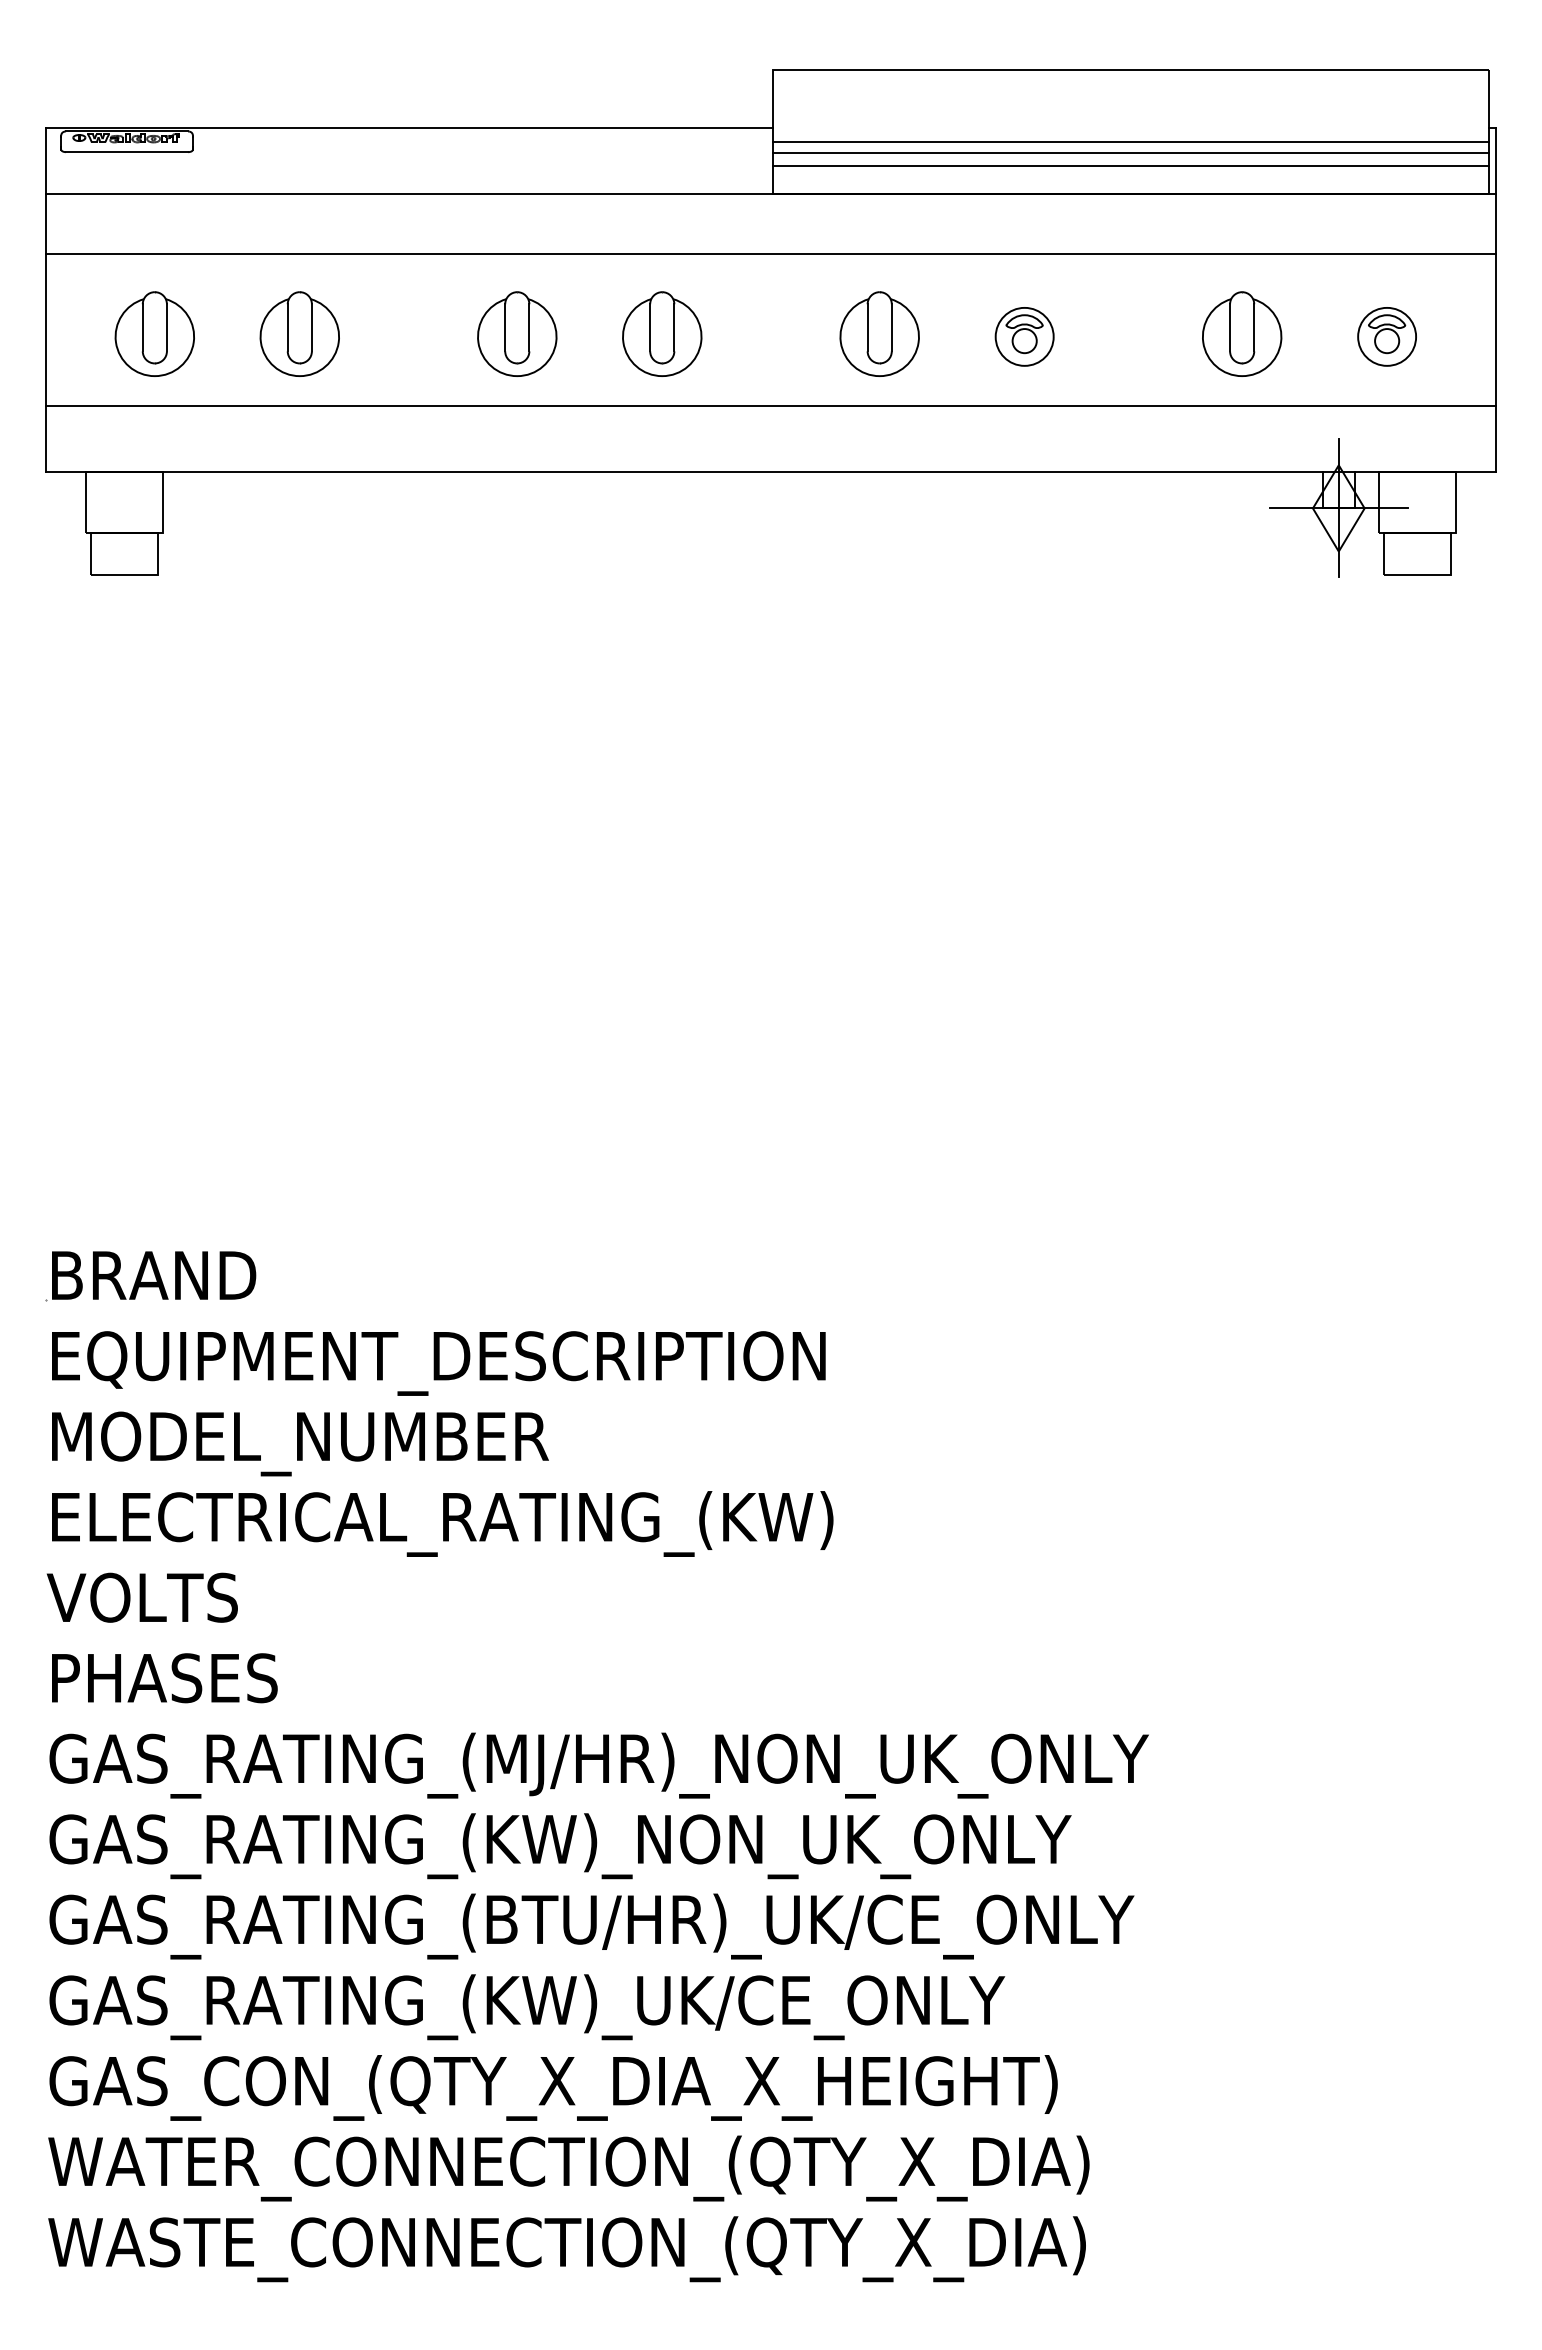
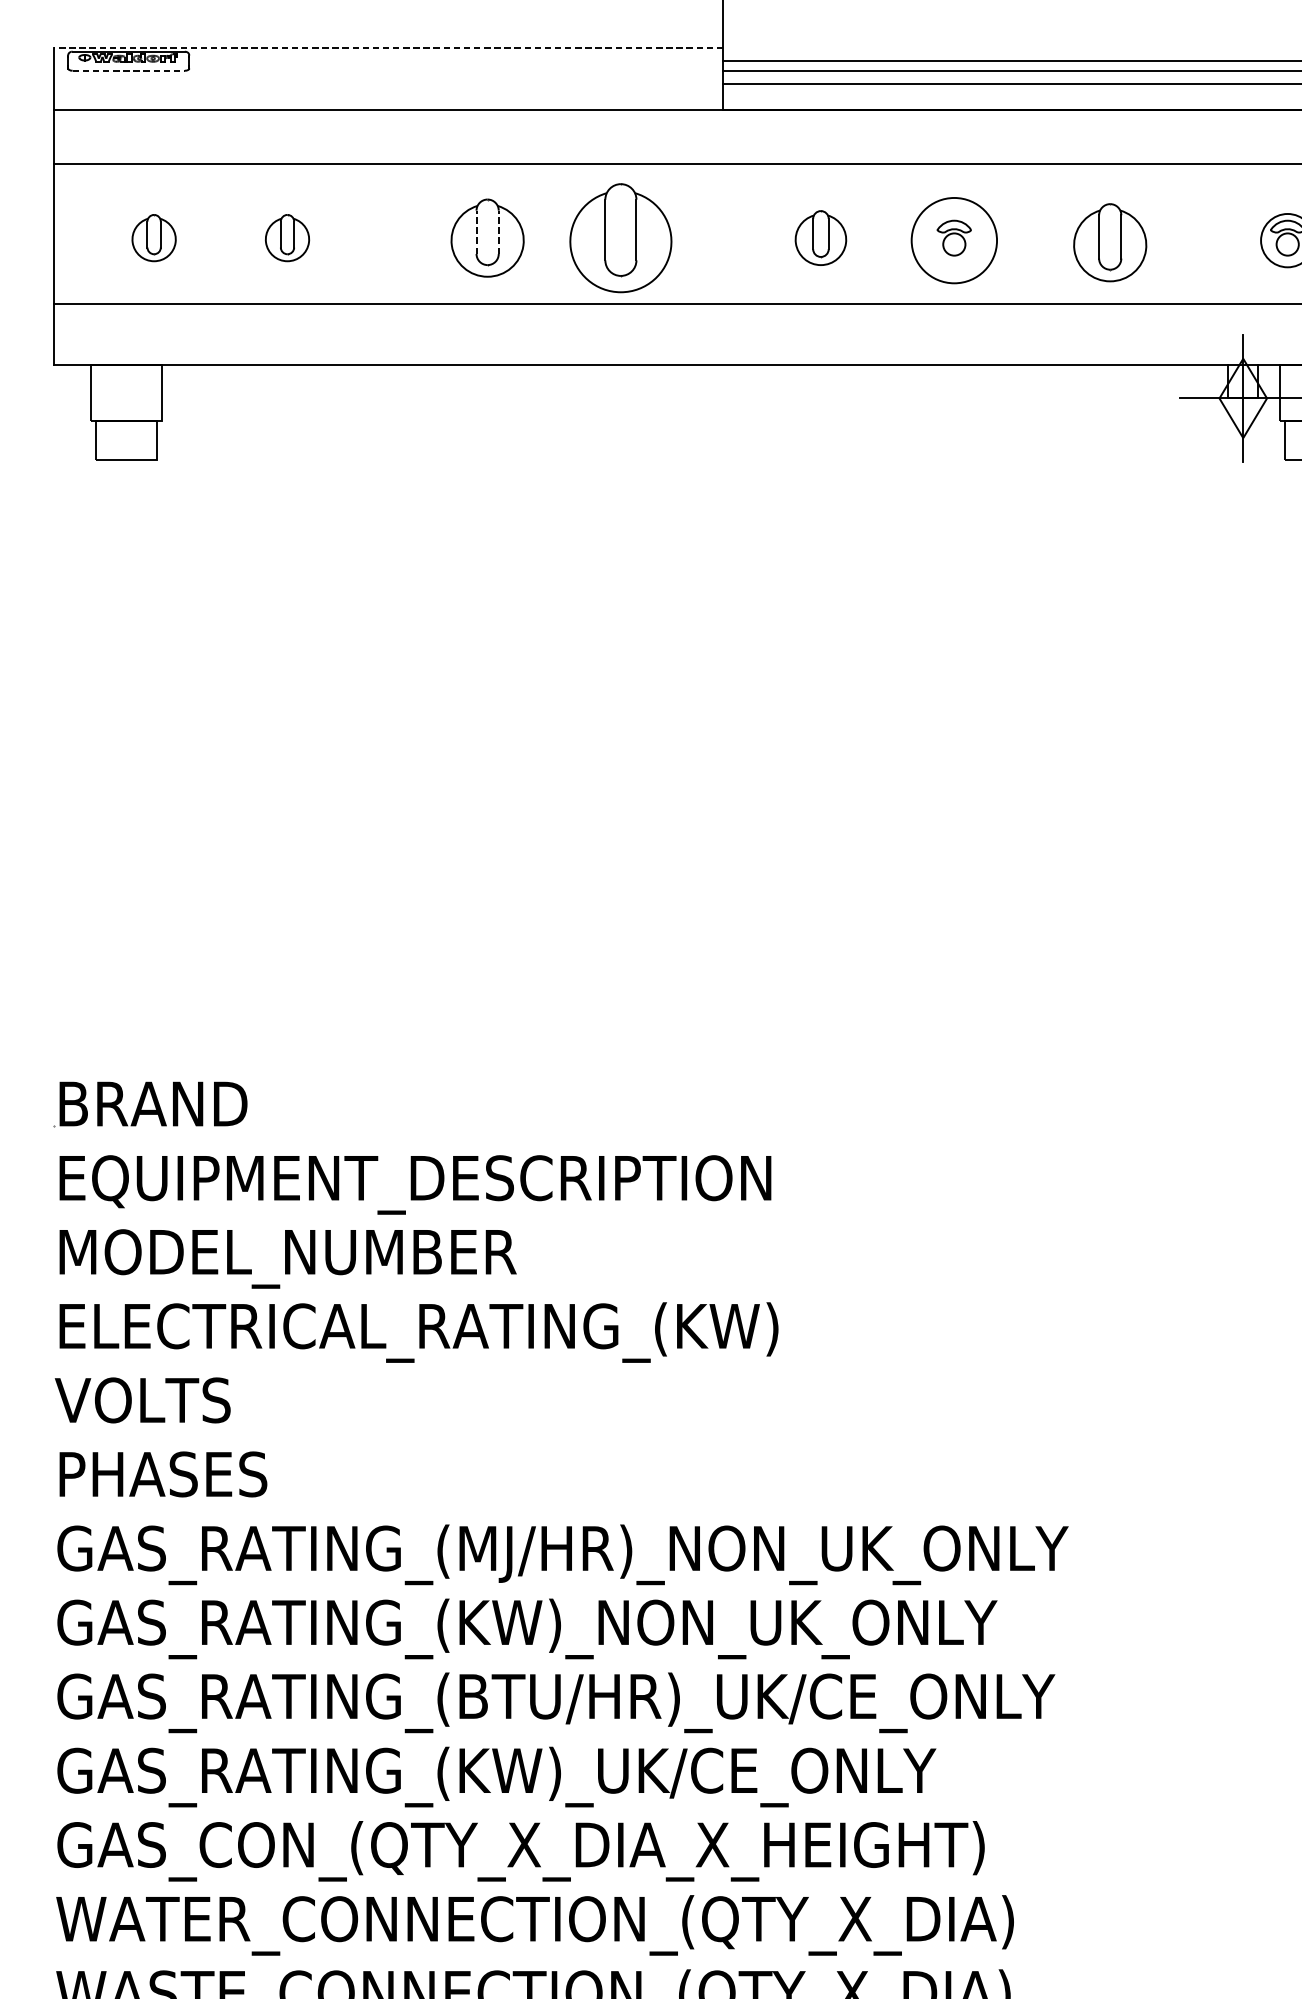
line: (409, 127) -> (388, 48), solid -> dashed
line: (127, 152) -> (129, 71), solid -> dashed
line: (505, 327) -> (476, 232), solid -> dashed
line: (529, 327) -> (498, 232), solid -> dashed
part: (154, 333) -> (153, 237), size x0.6
part: (299, 333) -> (287, 237), size x0.6
part: (662, 333) -> (621, 237), size x1.4
part: (879, 333) -> (820, 237), size x0.7
part: (1242, 333) -> (1110, 242), moved
circle: (1024, 336) -> (954, 240), size x1.6

